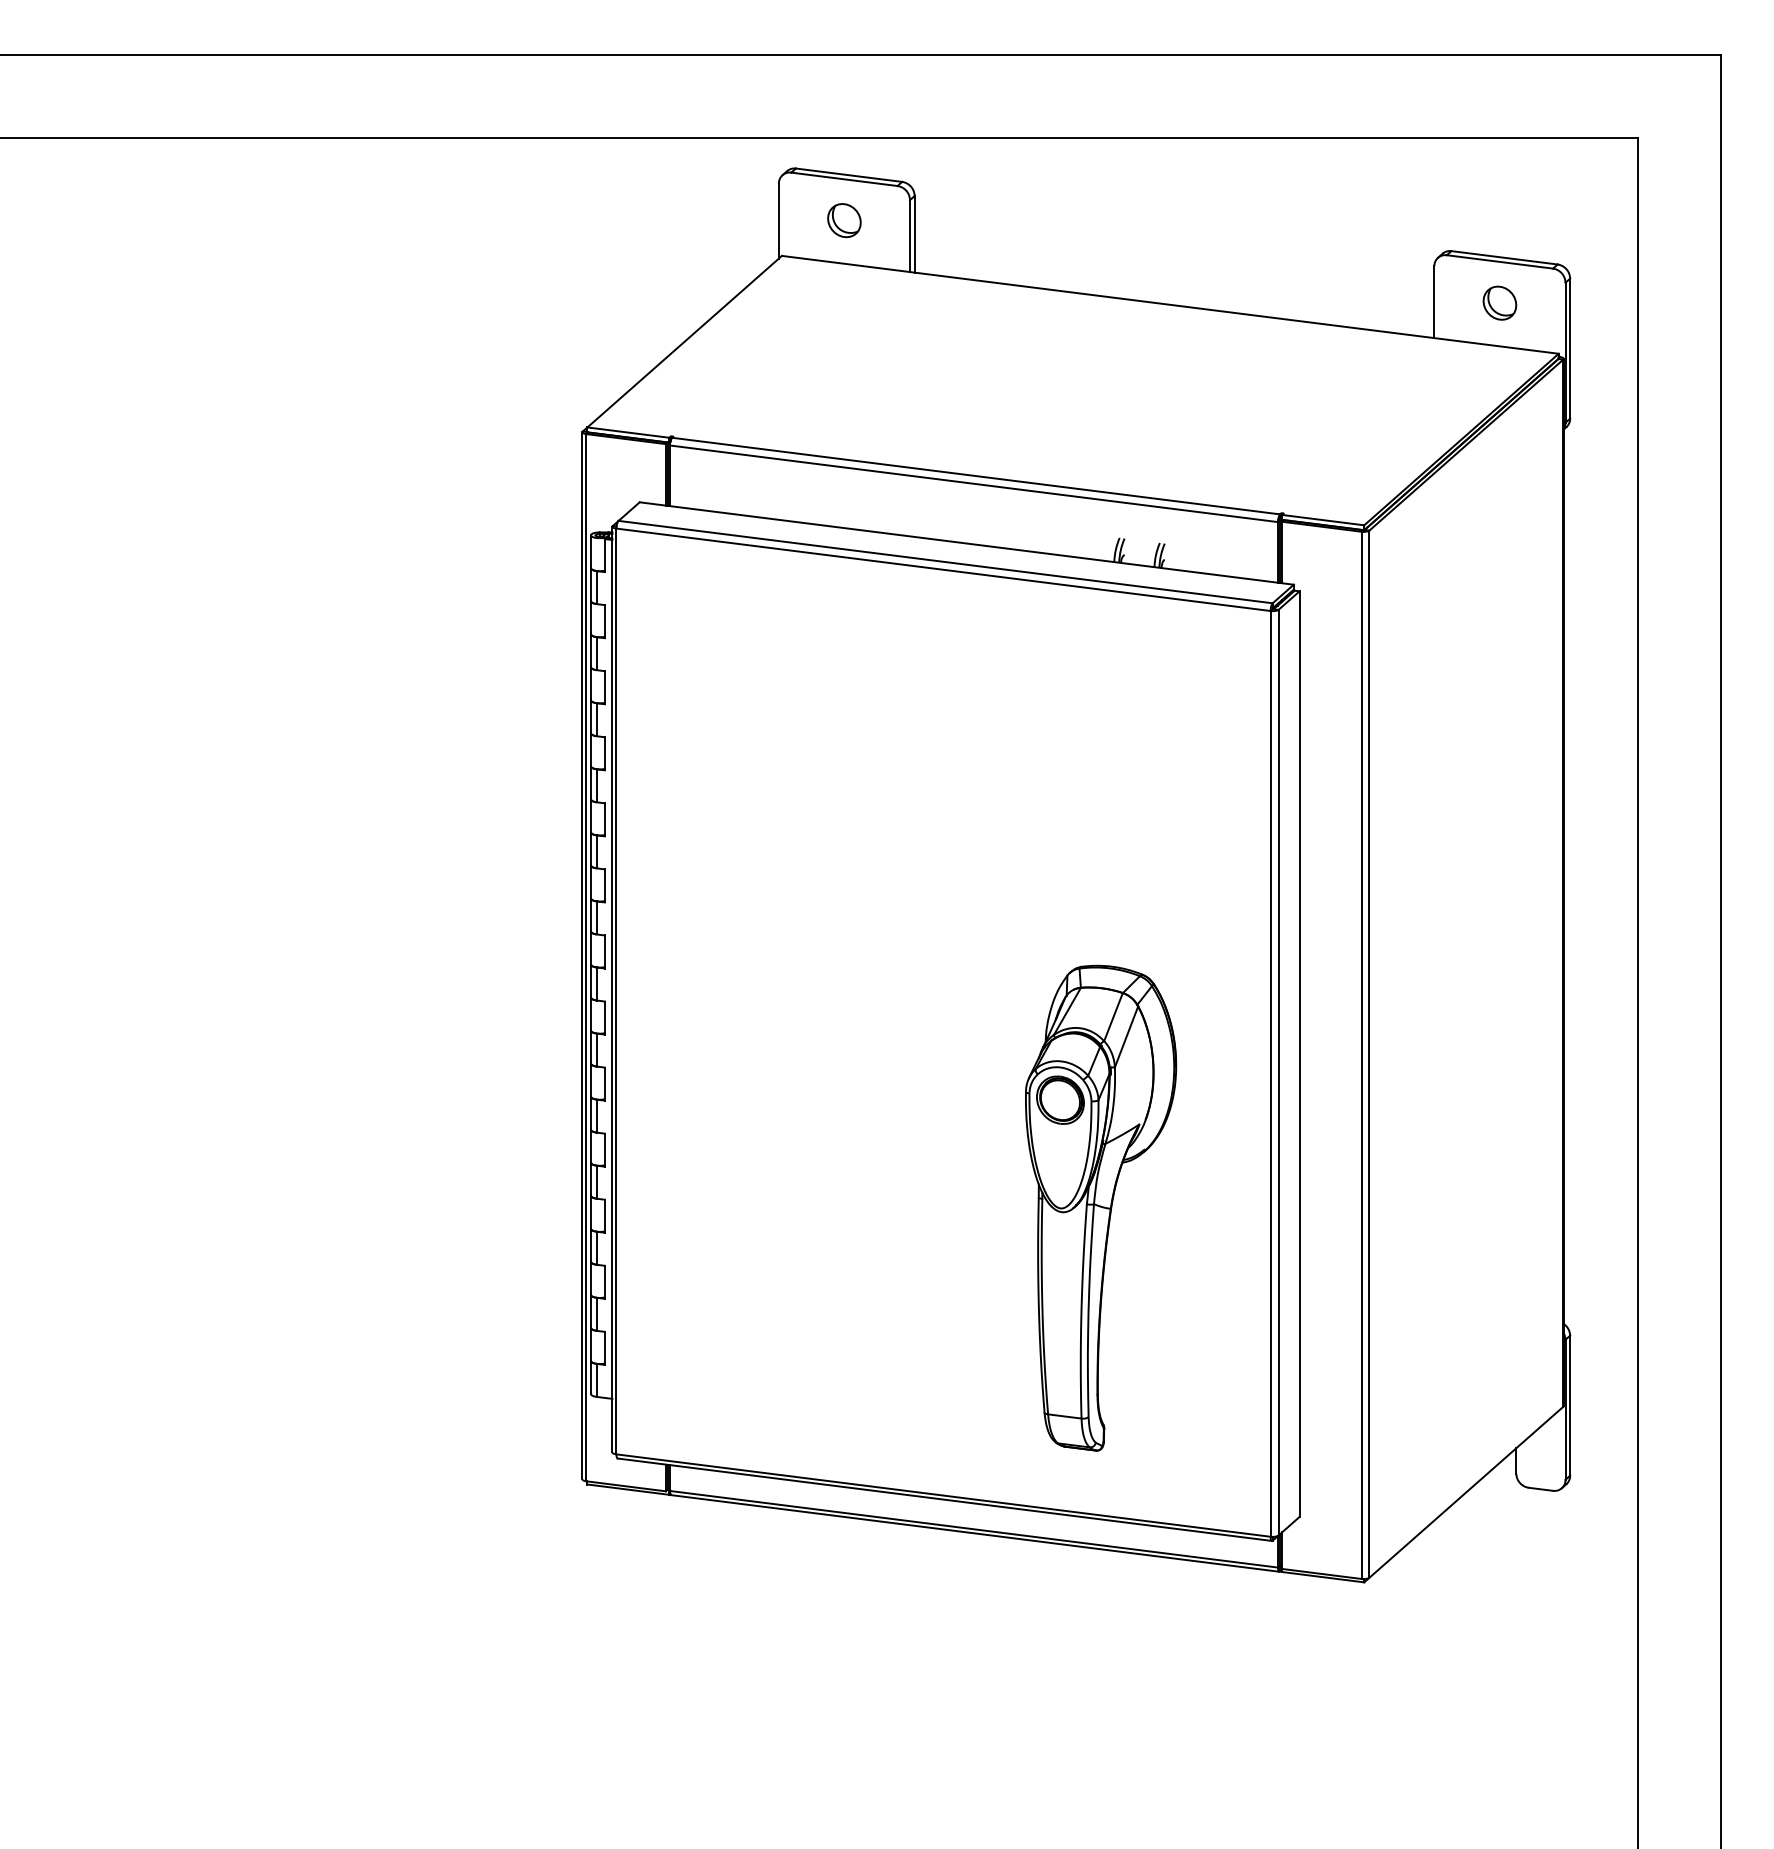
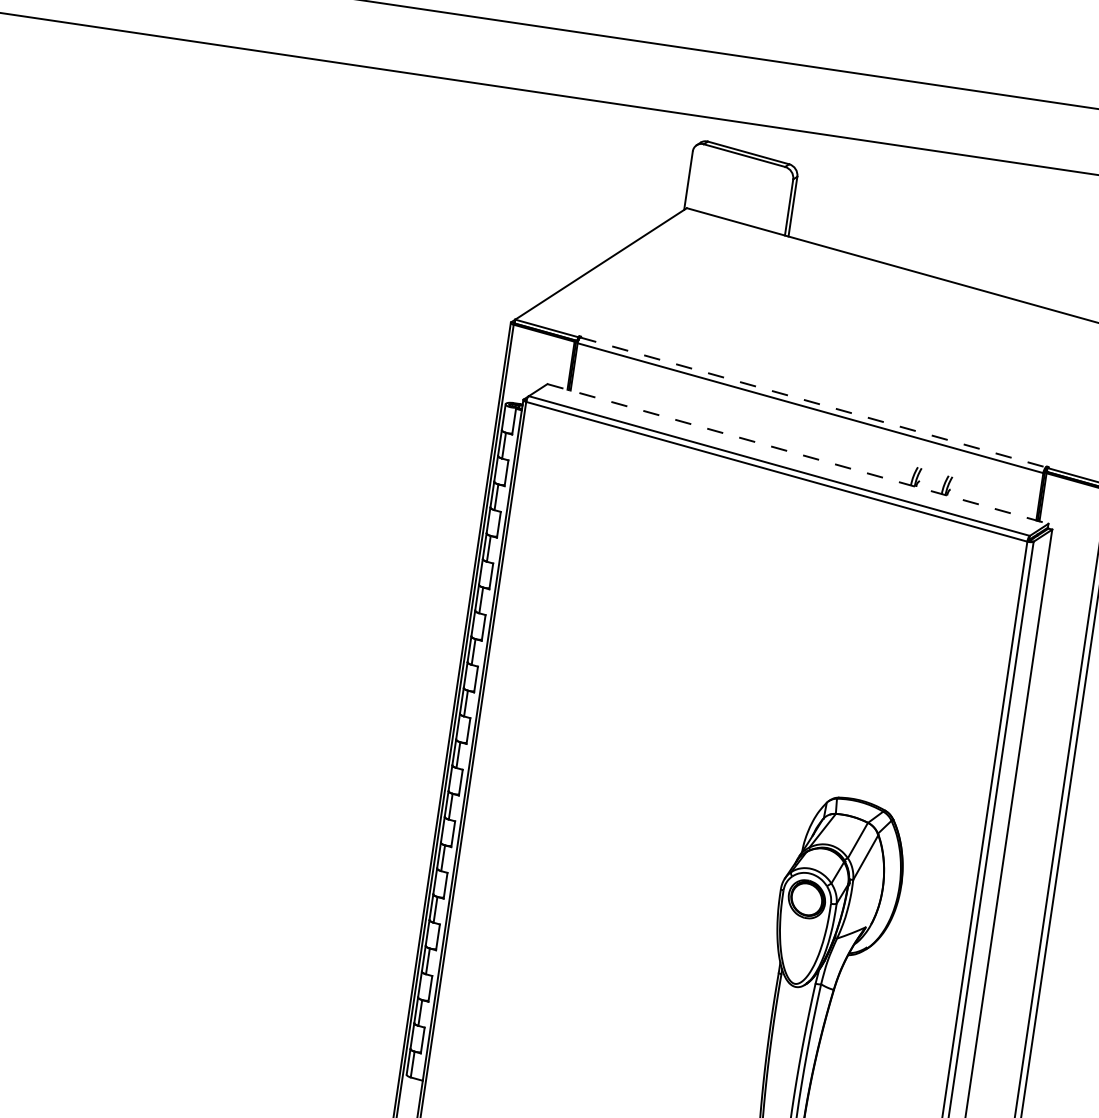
part: (844, 220) -> (739, 187), removed
line: (976, 476) -> (813, 402), solid -> dashed
line: (966, 543) -> (797, 453), solid -> dashed

